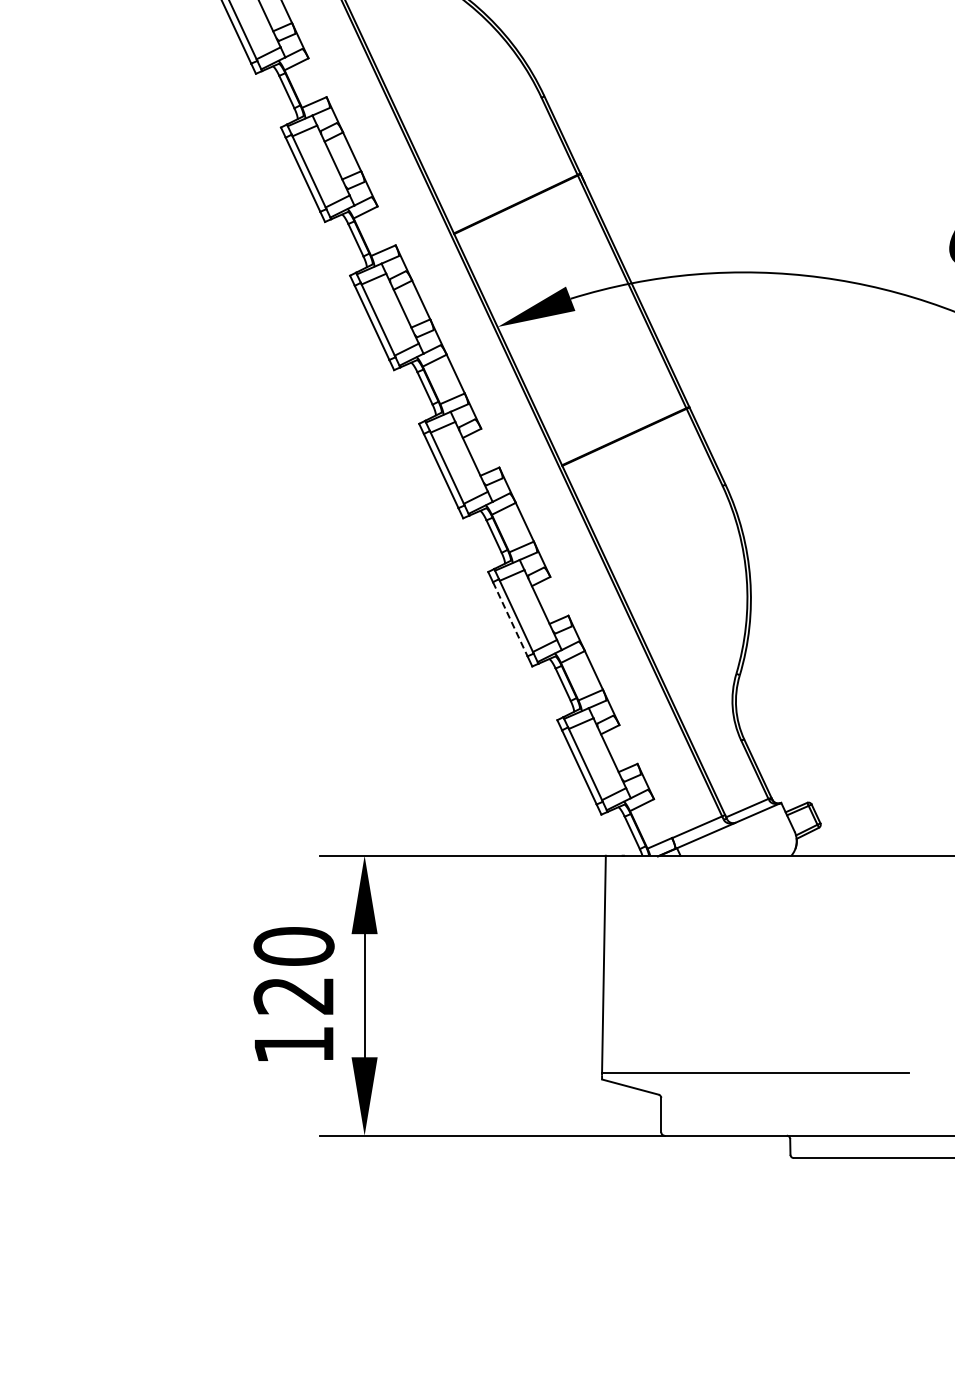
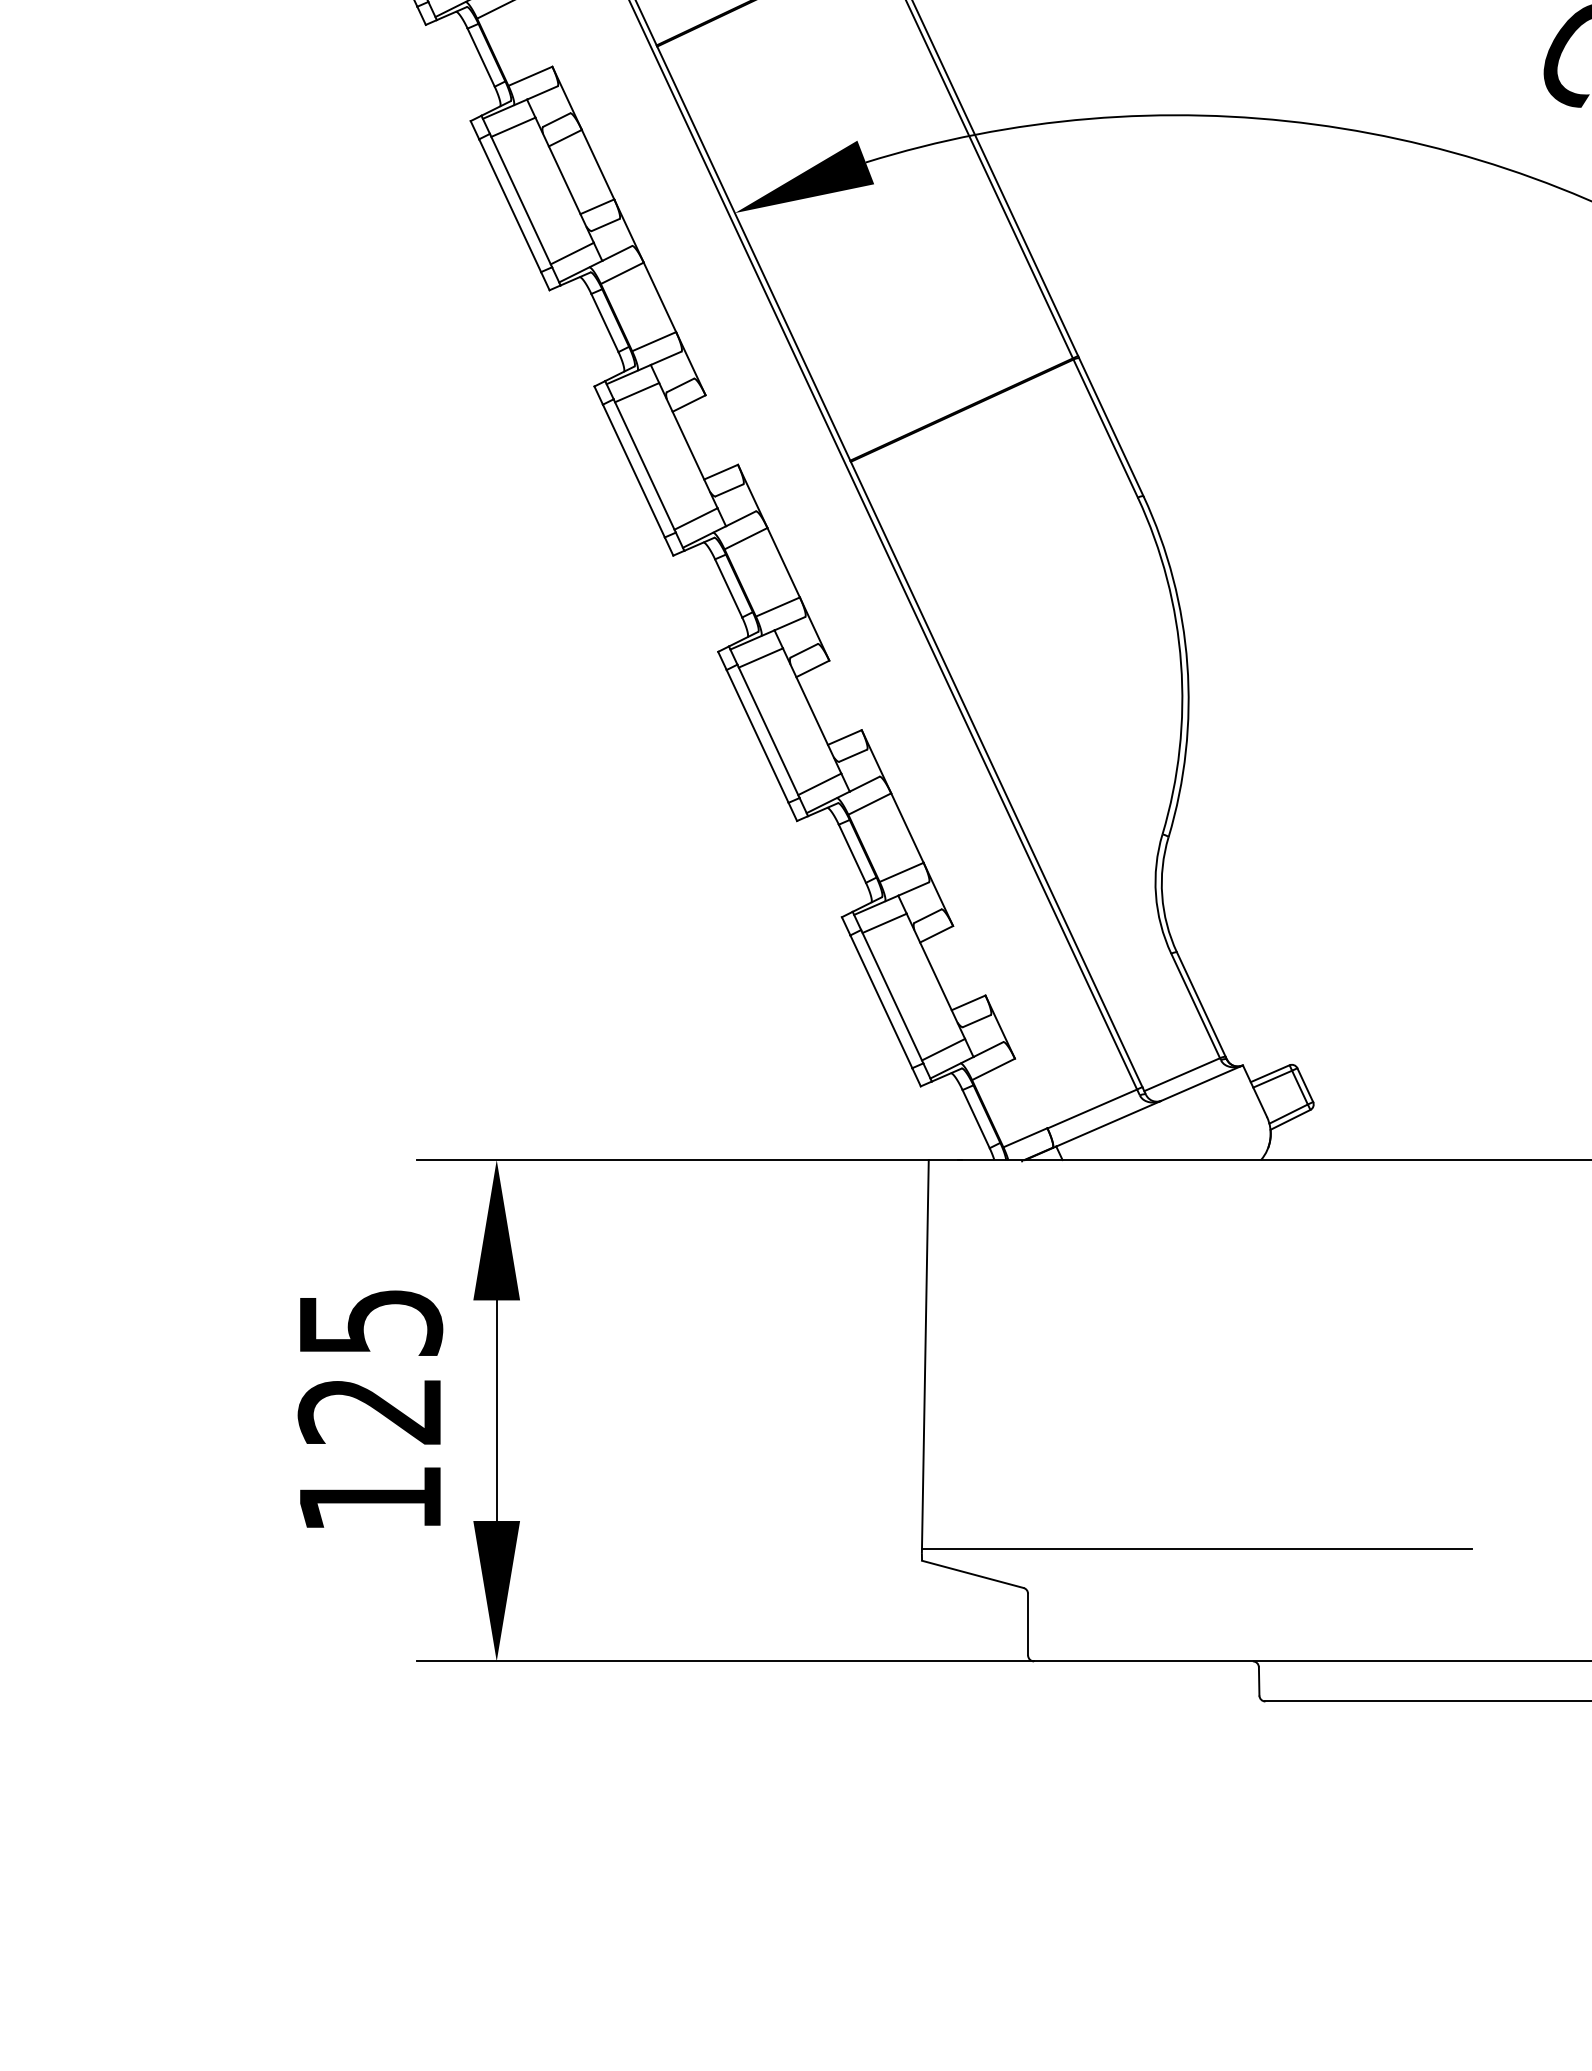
line: (510, 619) -> (757, 736), dashed -> solid
text: (293, 946) -> (369, 1322), 120 -> 125

